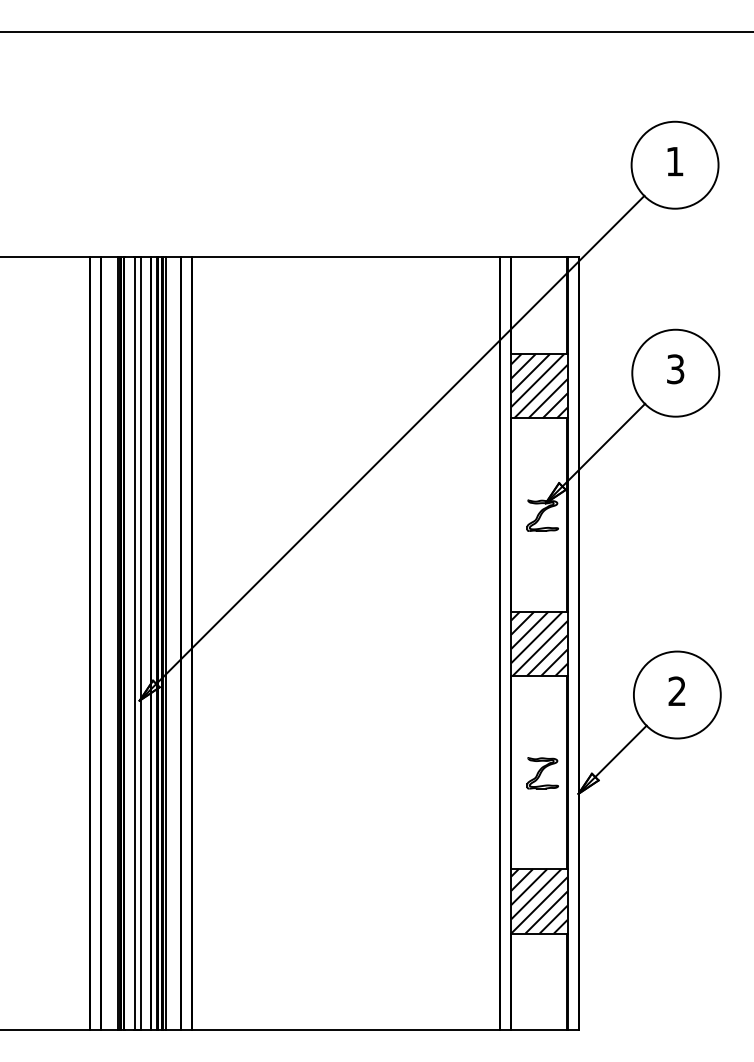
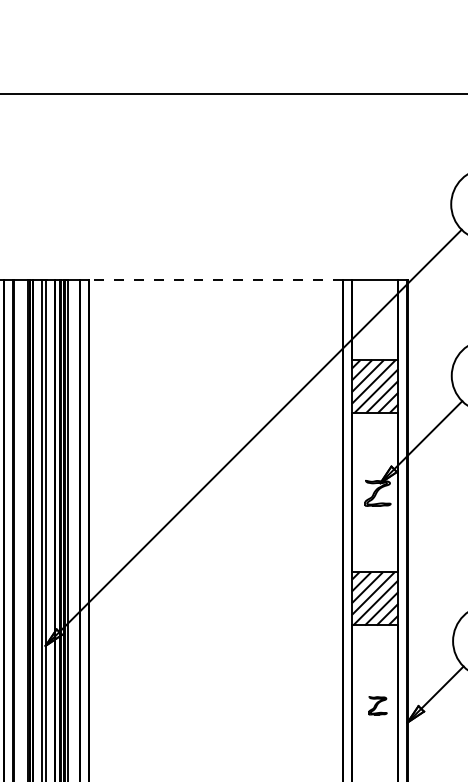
line: (346, 257) -> (216, 280), solid -> dashed
part: (542, 773) -> (377, 705), size x0.7

